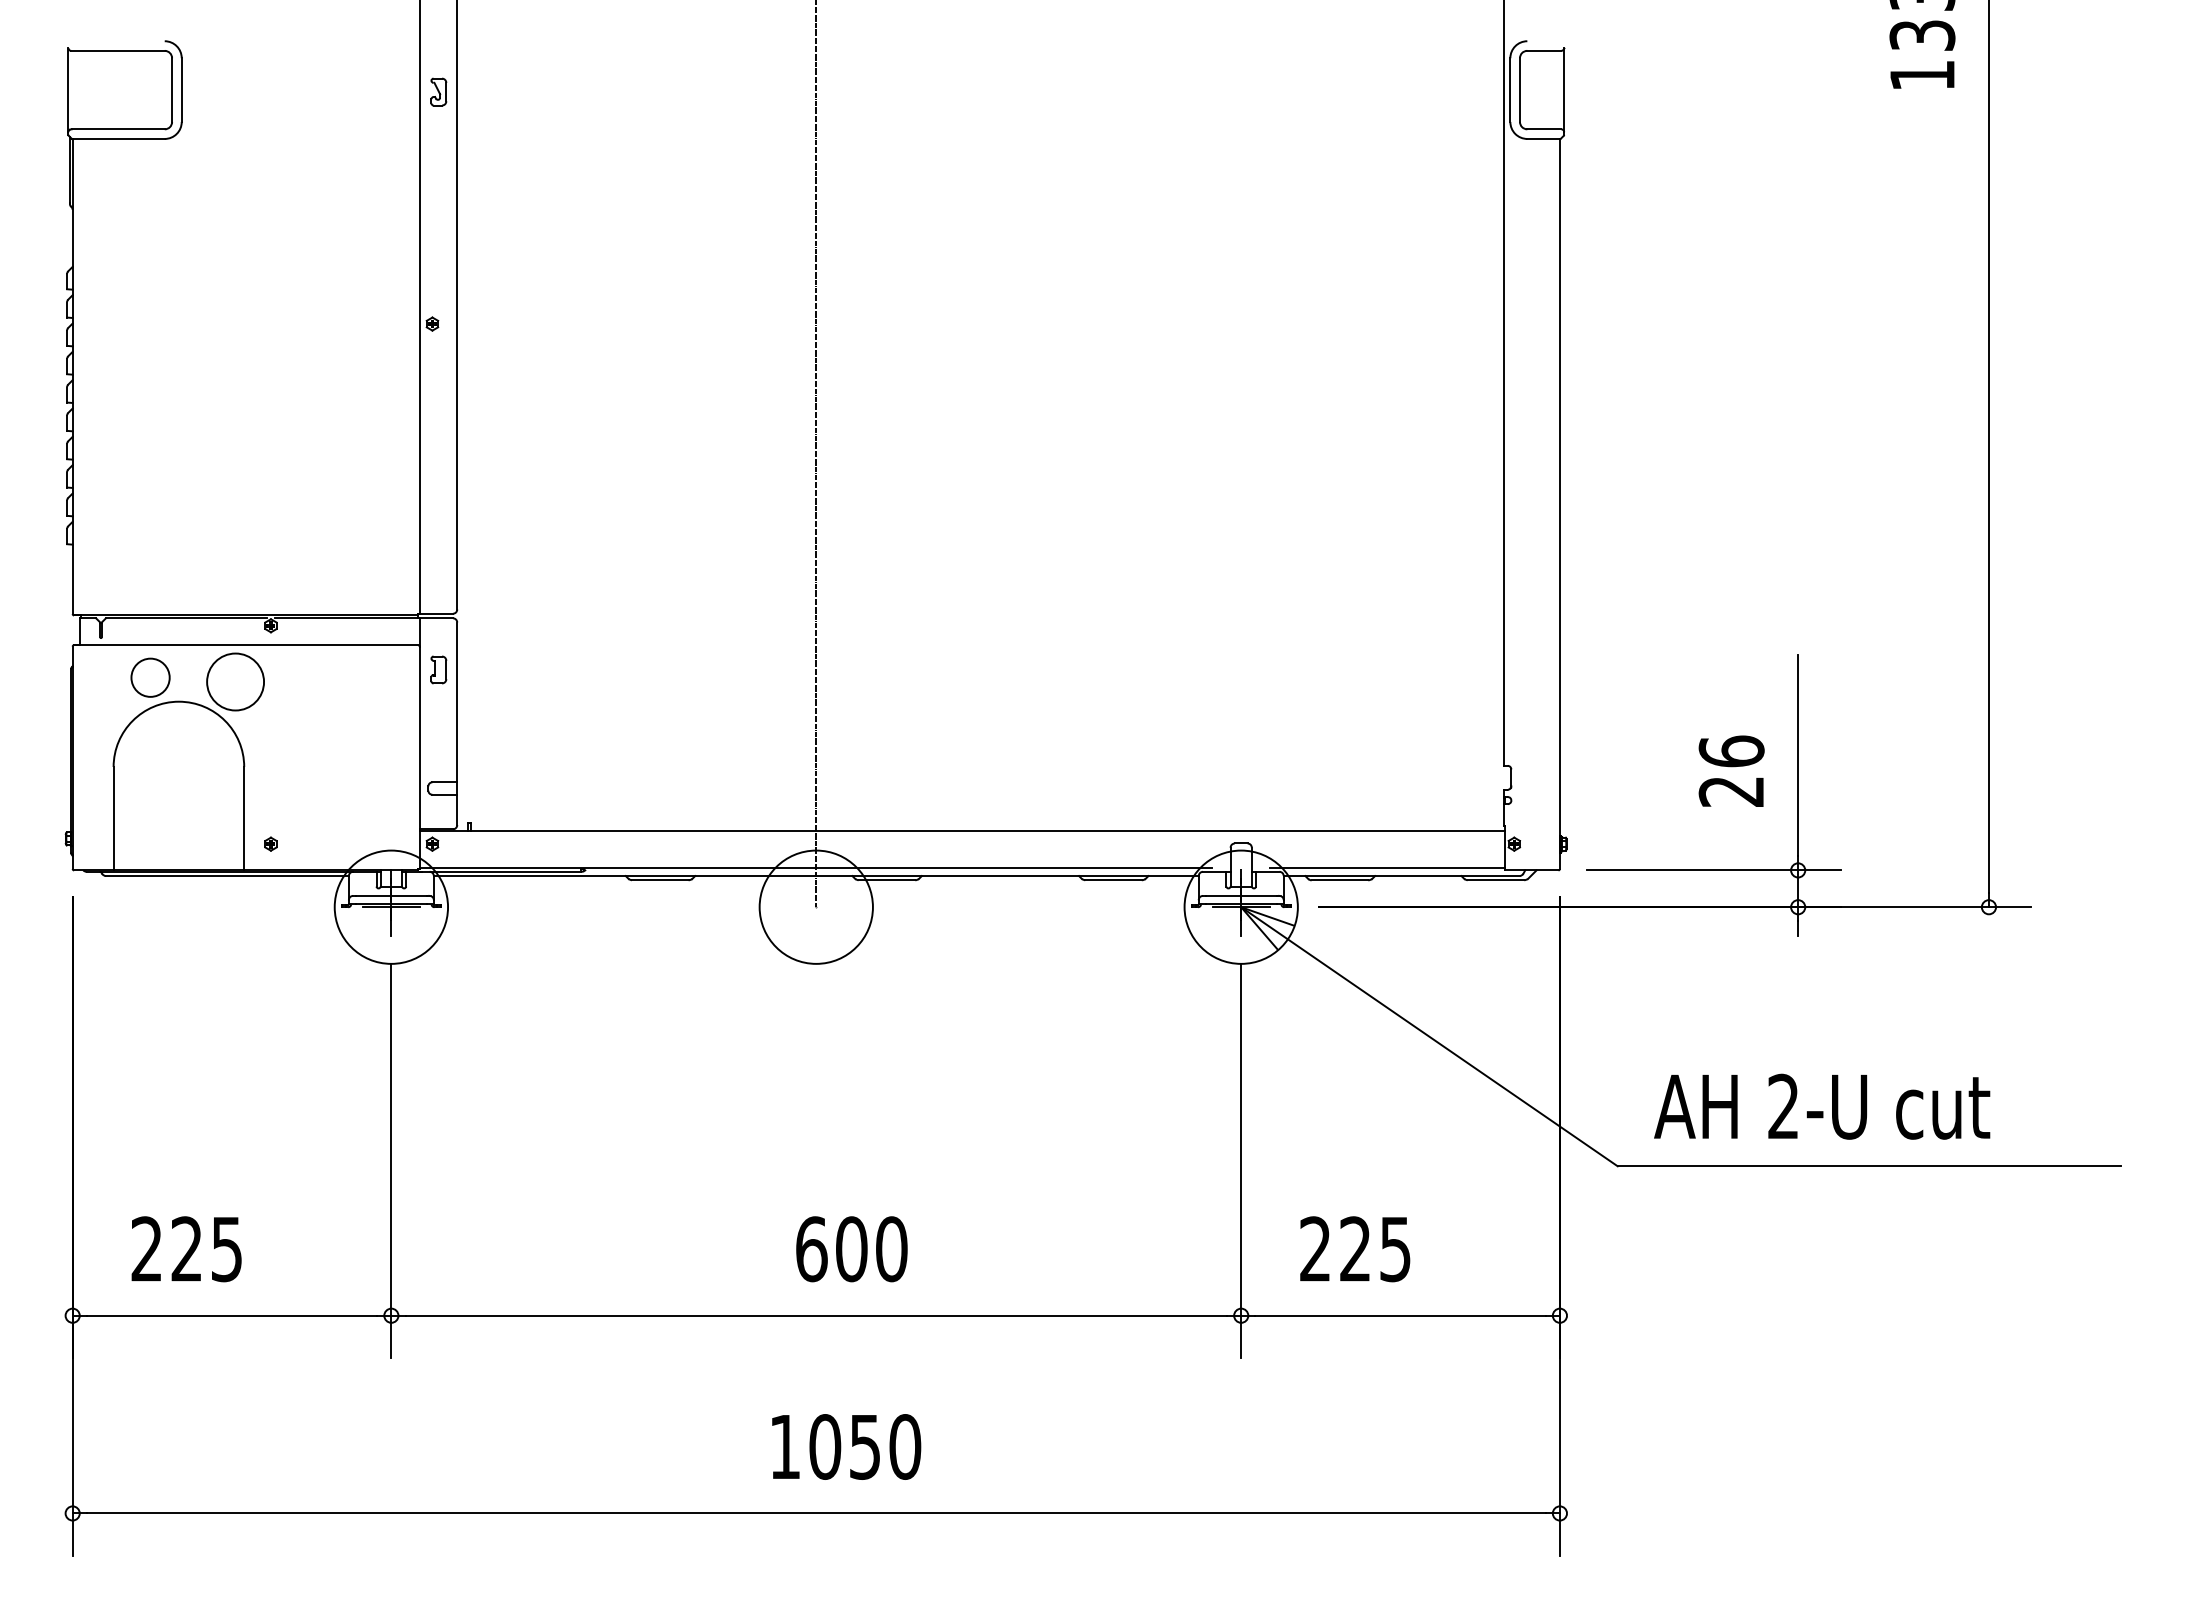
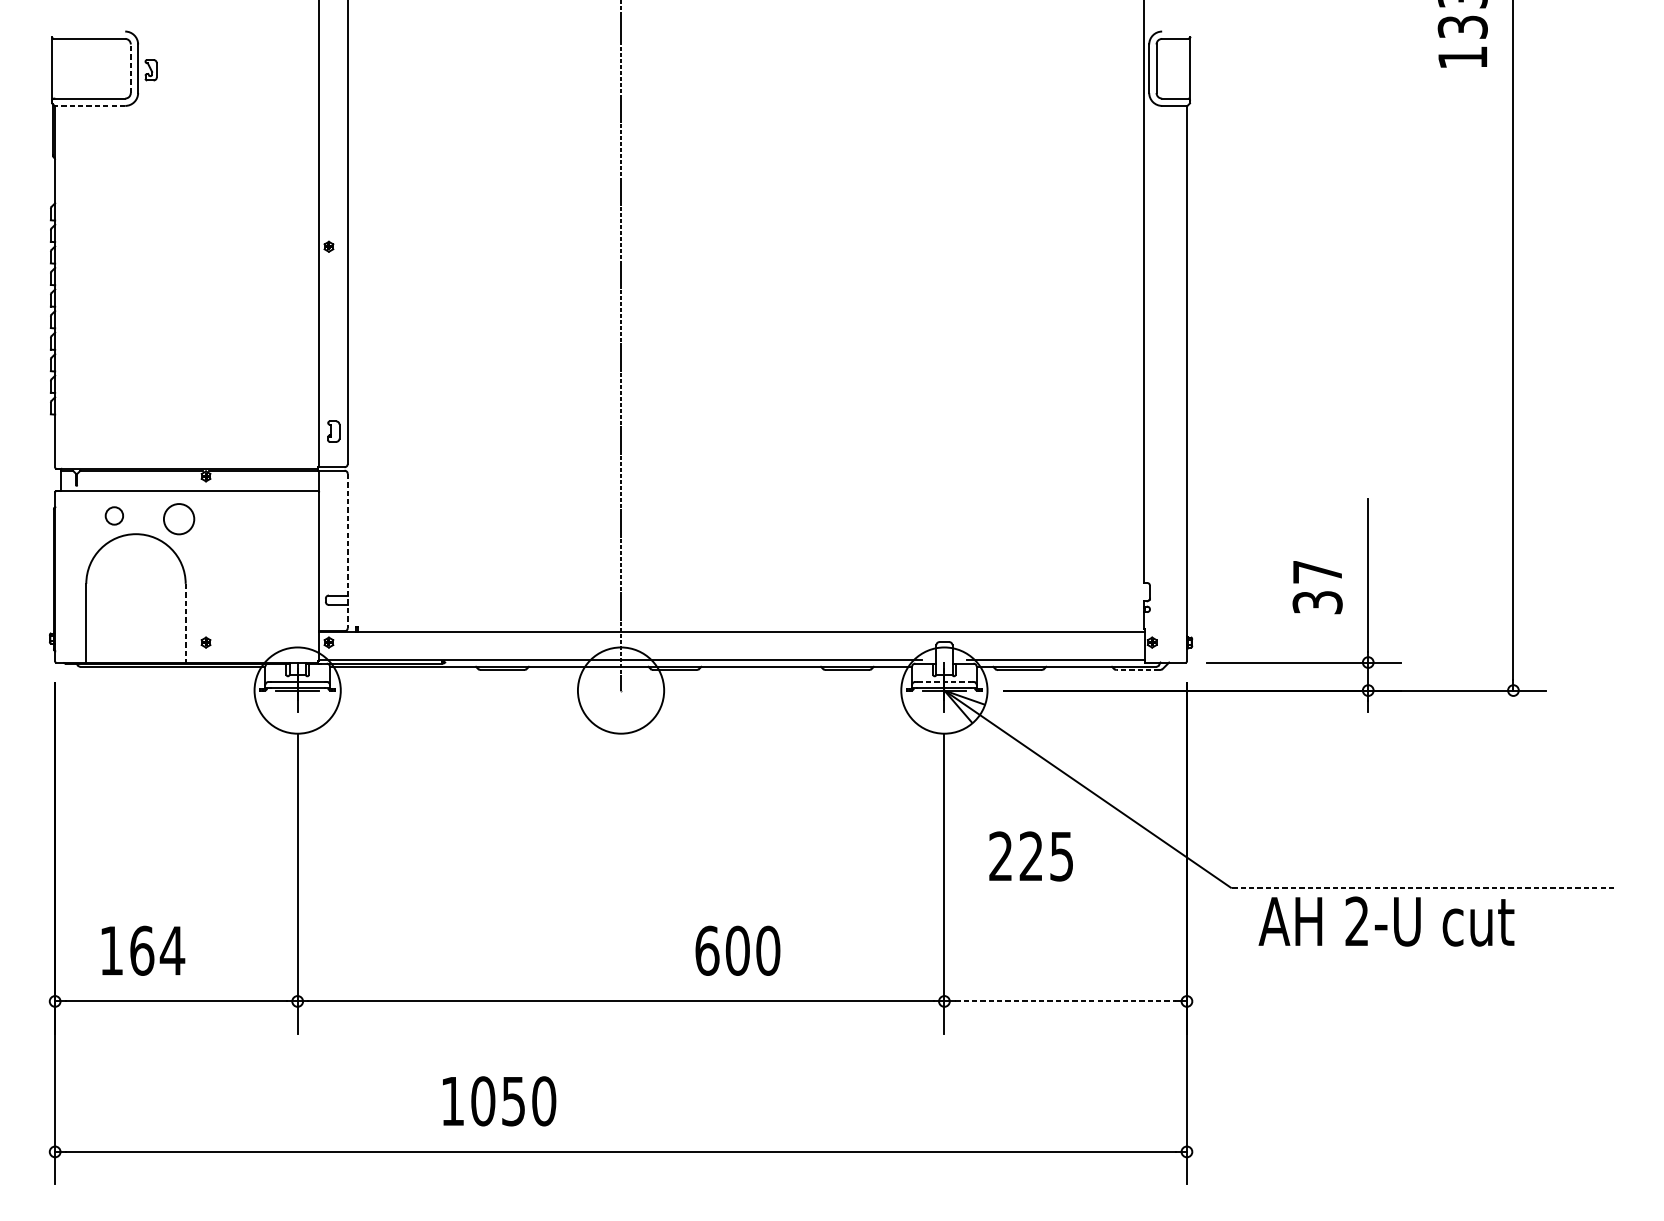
line: (172, 90) -> (131, 69), solid -> dashed
part: (438, 91) -> (150, 69), moved
line: (118, 138) -> (90, 105), solid -> dashed
part: (438, 669) -> (333, 431), moved
circle: (150, 677) -> (114, 515), size x0.6
circle: (235, 681) -> (179, 518), size x0.7
line: (457, 724) -> (348, 551), solid -> dashed
text: (1731, 770) -> (1317, 586), 26 -> 37
line: (244, 818) -> (185, 623), solid -> dashed
line: (1495, 880) -> (1137, 670), solid -> dashed
line: (1241, 895) -> (944, 681), solid -> dashed
text: (1822, 1106) -> (1386, 921), moved
line: (1869, 1166) -> (1422, 887), solid -> dashed
text: (187, 1249) -> (142, 951), 225 -> 164
text: (851, 1249) -> (737, 951), moved
text: (1355, 1249) -> (1031, 856), moved
line: (1401, 1315) -> (1066, 1001), solid -> dashed
text: (846, 1446) -> (499, 1100), moved

